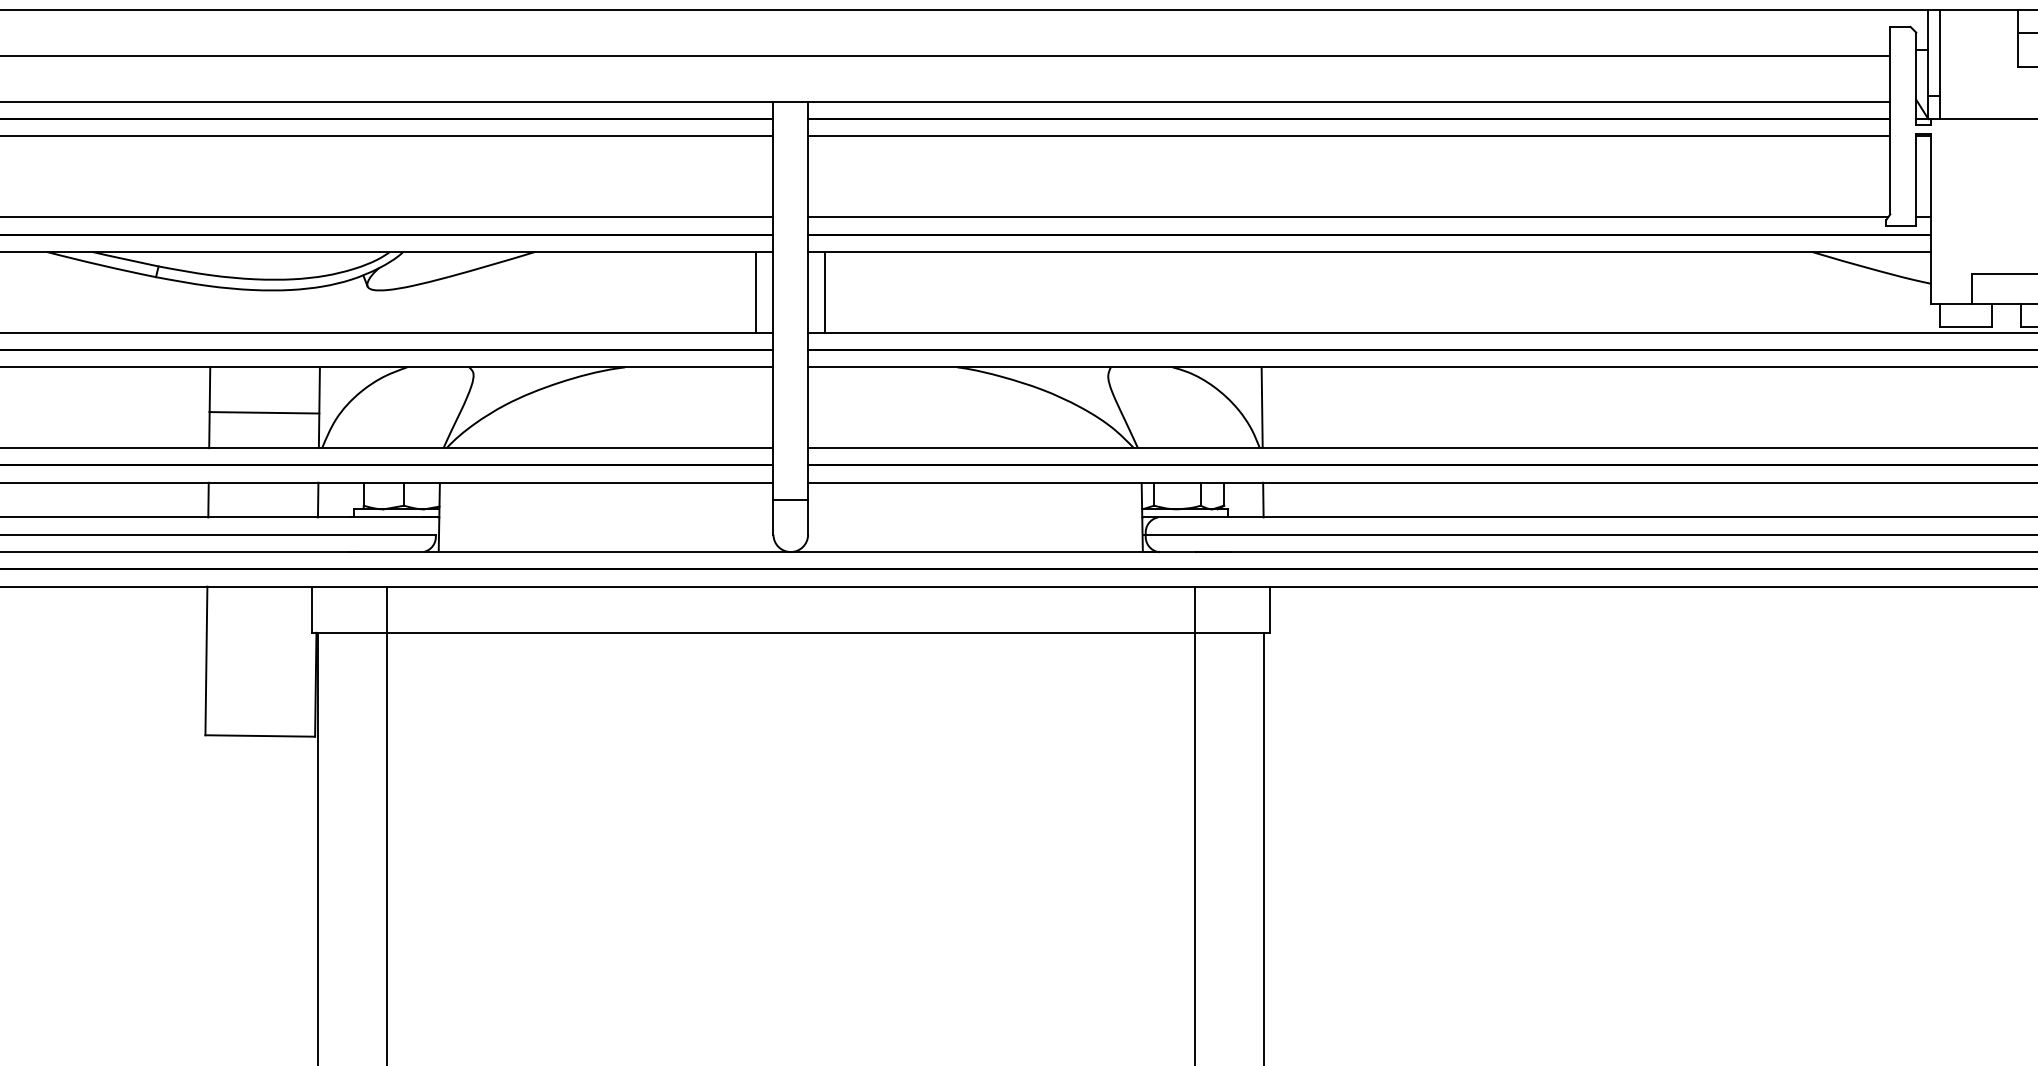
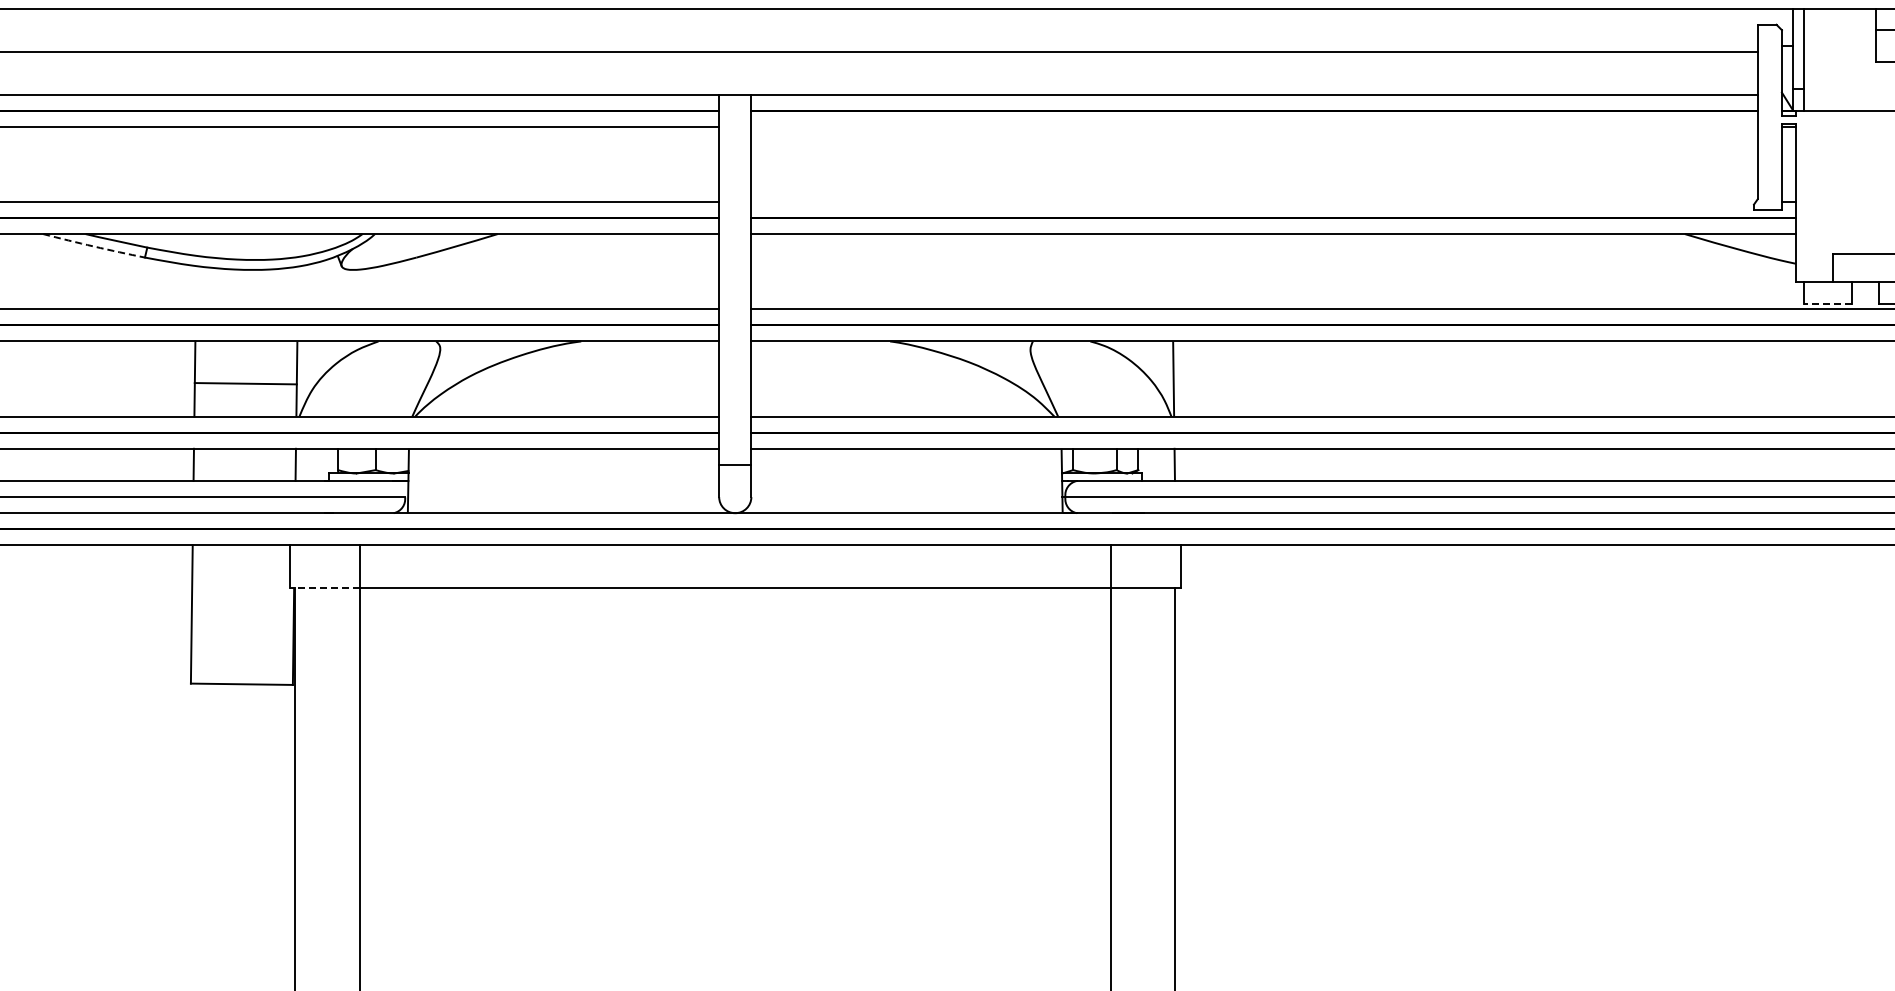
line: (1349, 136) -> (1254, 126), removed
line: (1348, 216) -> (1253, 201), removed
arc: (100, 265) -> (93, 246), solid -> dashed
line: (756, 292) -> (703, 271), removed
line: (825, 292) -> (767, 271), removed
line: (1965, 326) -> (1827, 303), solid -> dashed
line: (349, 633) -> (324, 588), solid -> dashed

